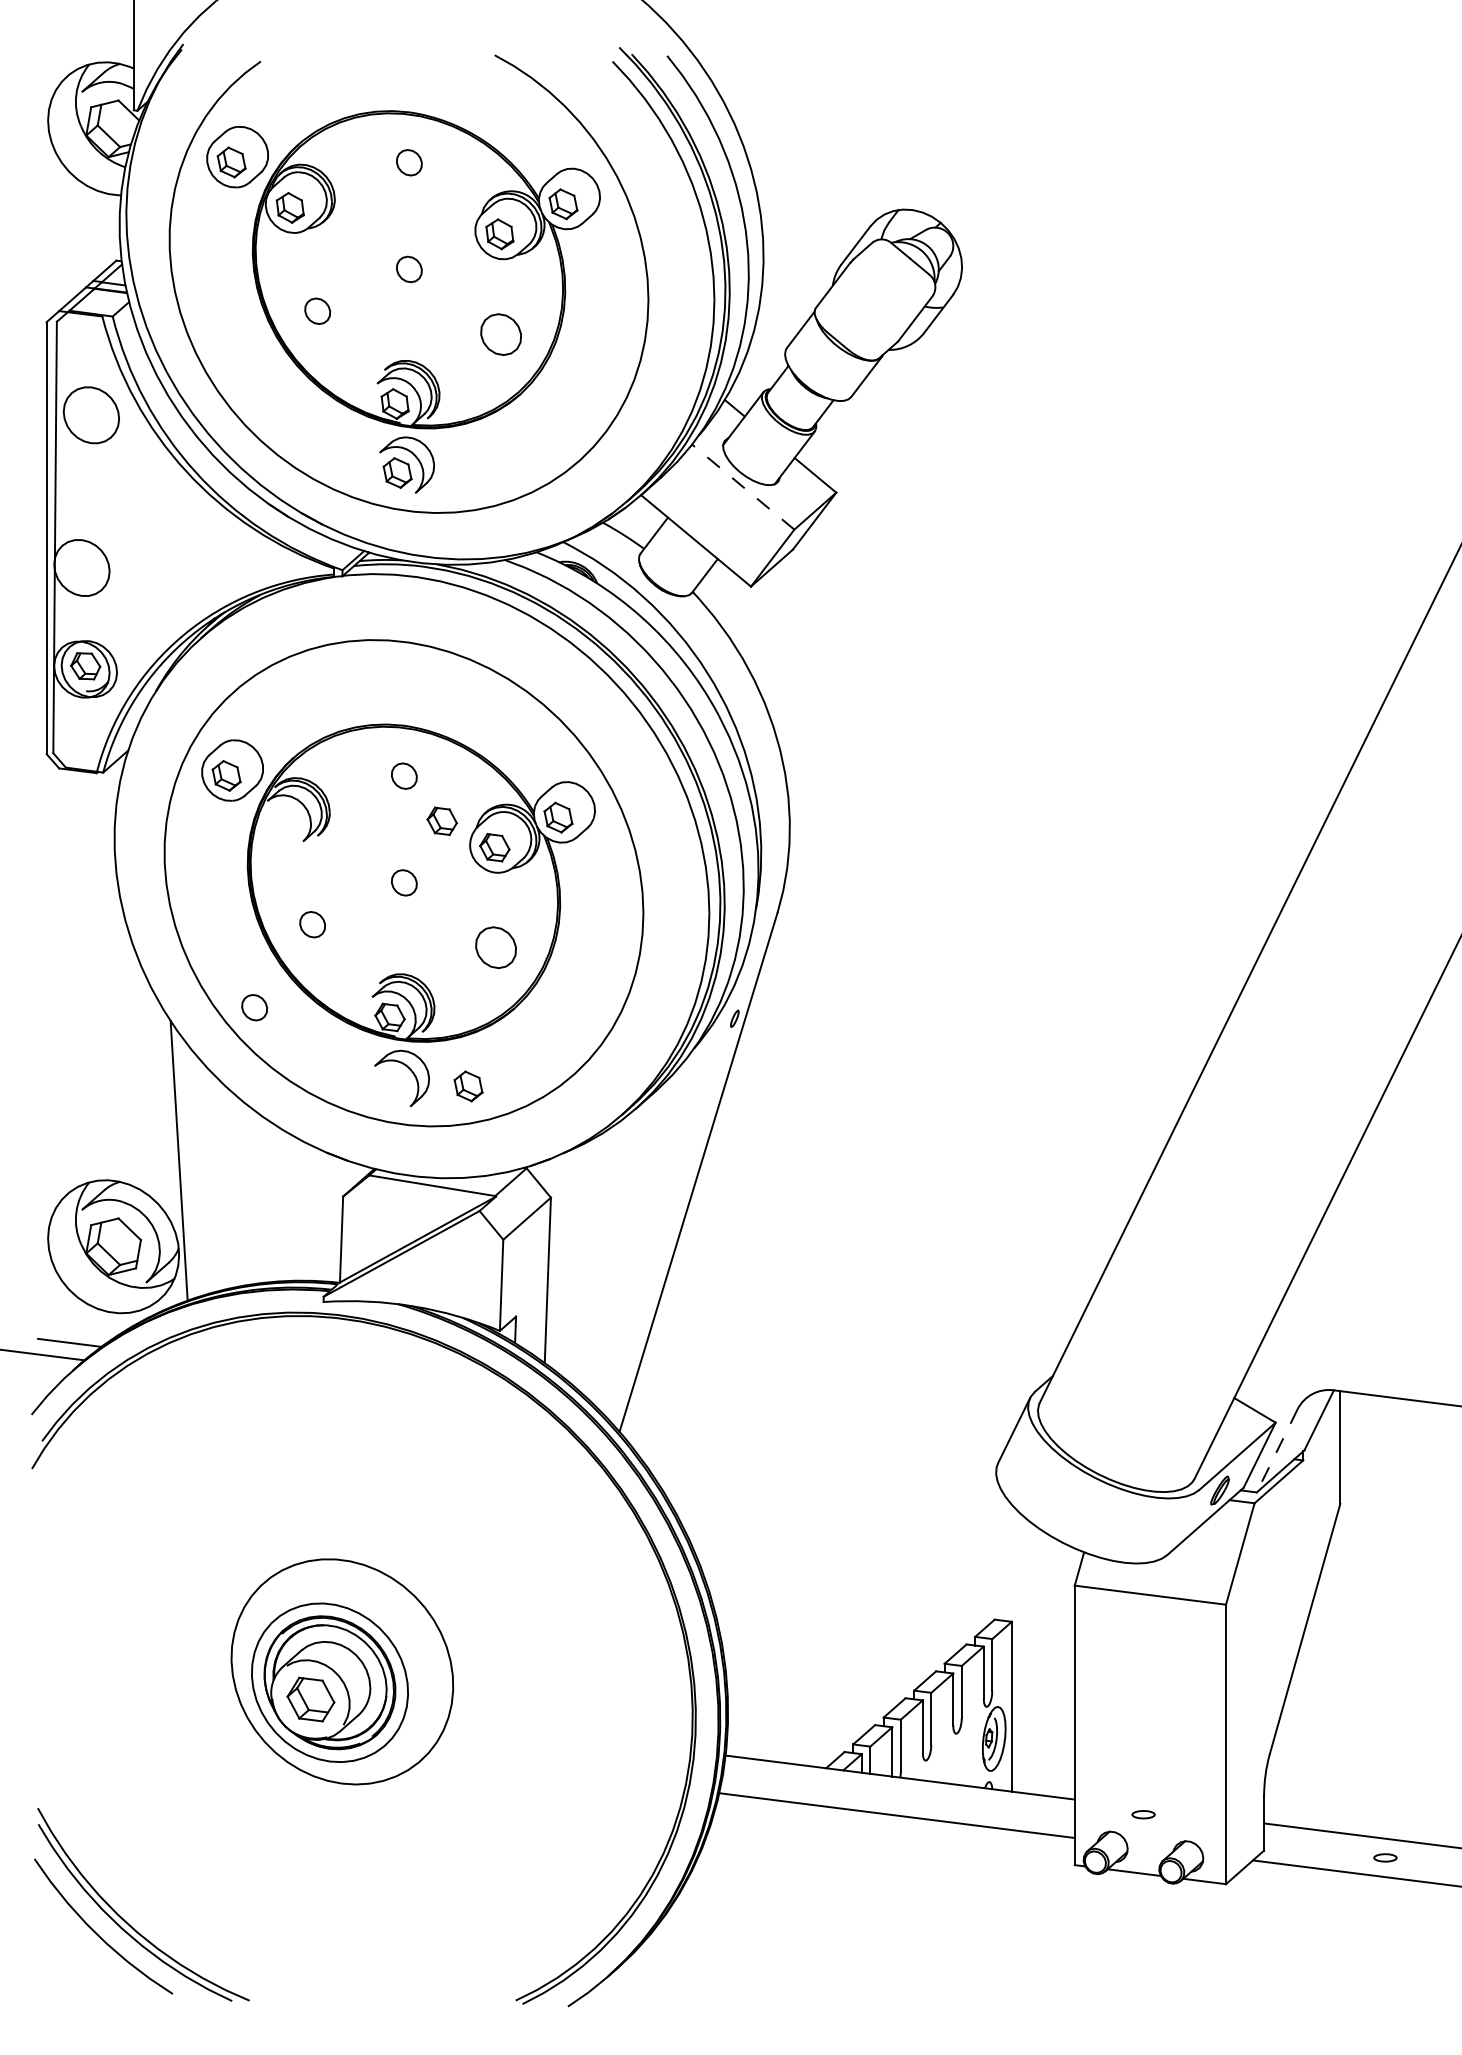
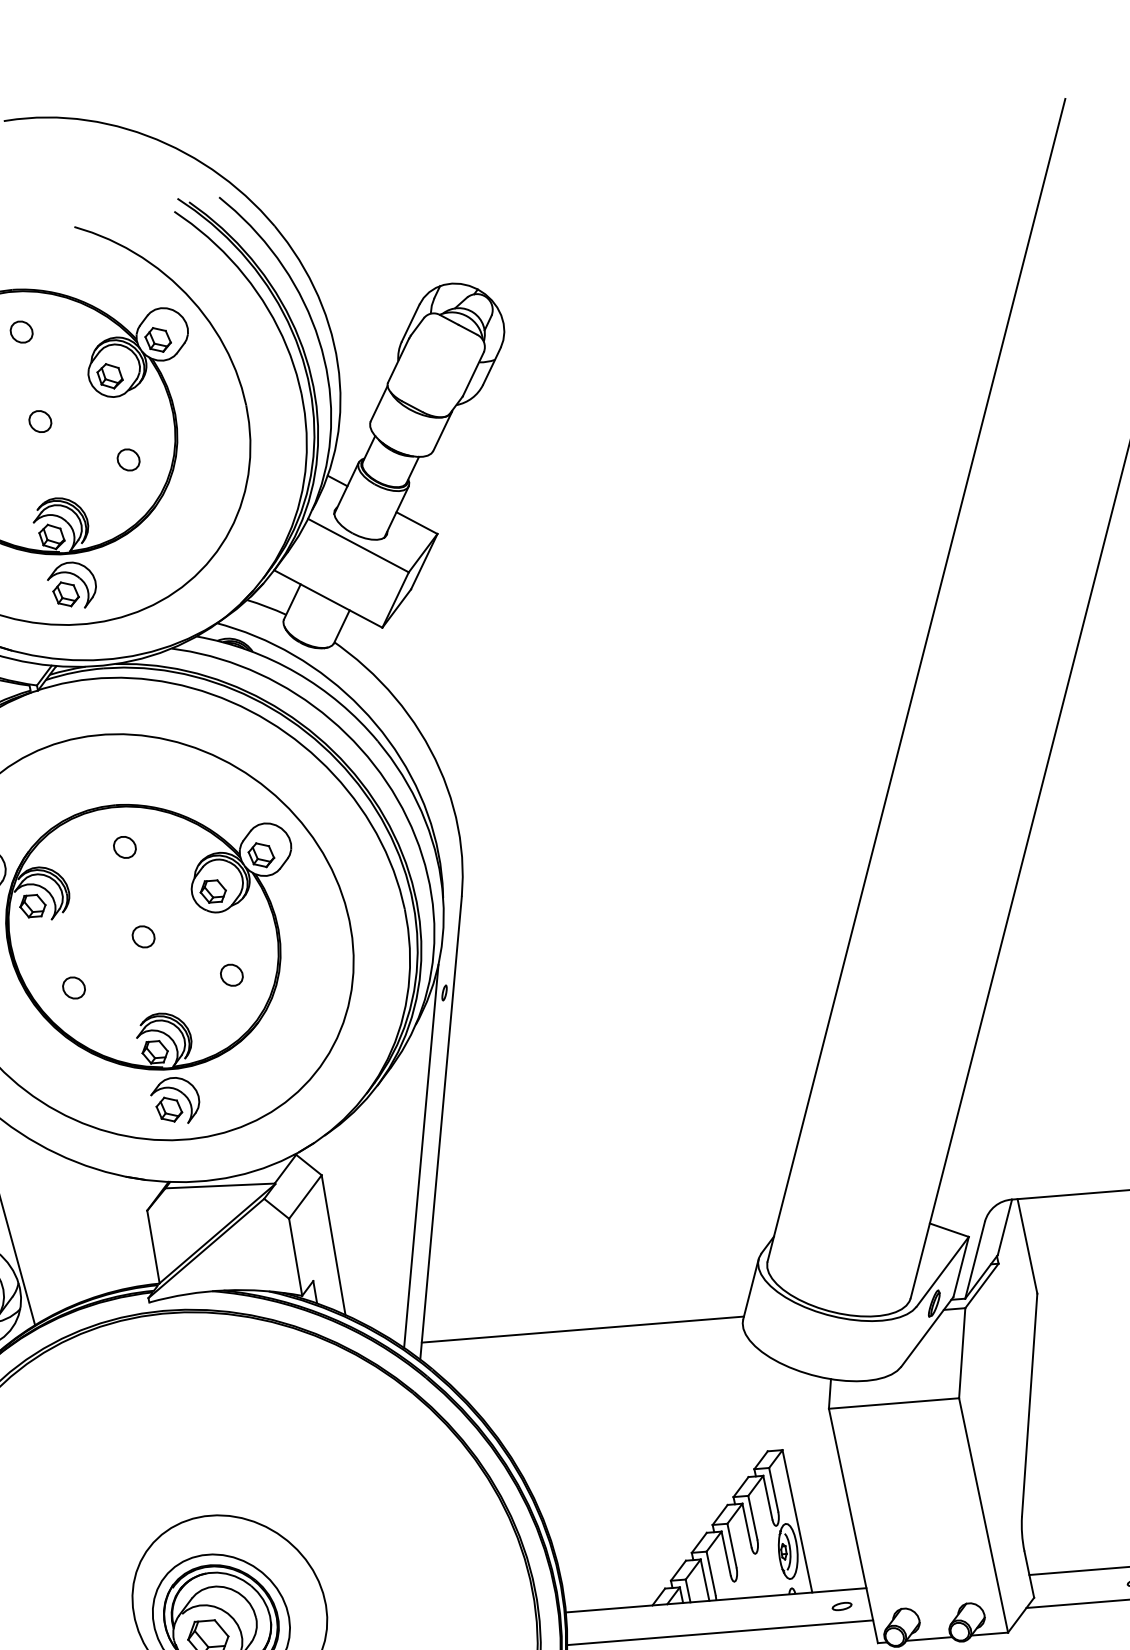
part: (500, 333) -> (128, 459), size x0.62
line: (743, 487) -> (358, 545), dashed -> solid
part: (441, 820) -> (32, 905), moved
part: (495, 947) -> (231, 975), size x0.62
part: (254, 1007) -> (39, 1067), removed
part: (468, 1086) -> (169, 1109), moved
line: (668, 1199) -> (420, 1156), added
line: (812, 1436) -> (582, 1329), added
line: (1276, 1451) -> (974, 1260), dashed -> solid
part: (1143, 1814) -> (841, 1606), moved

